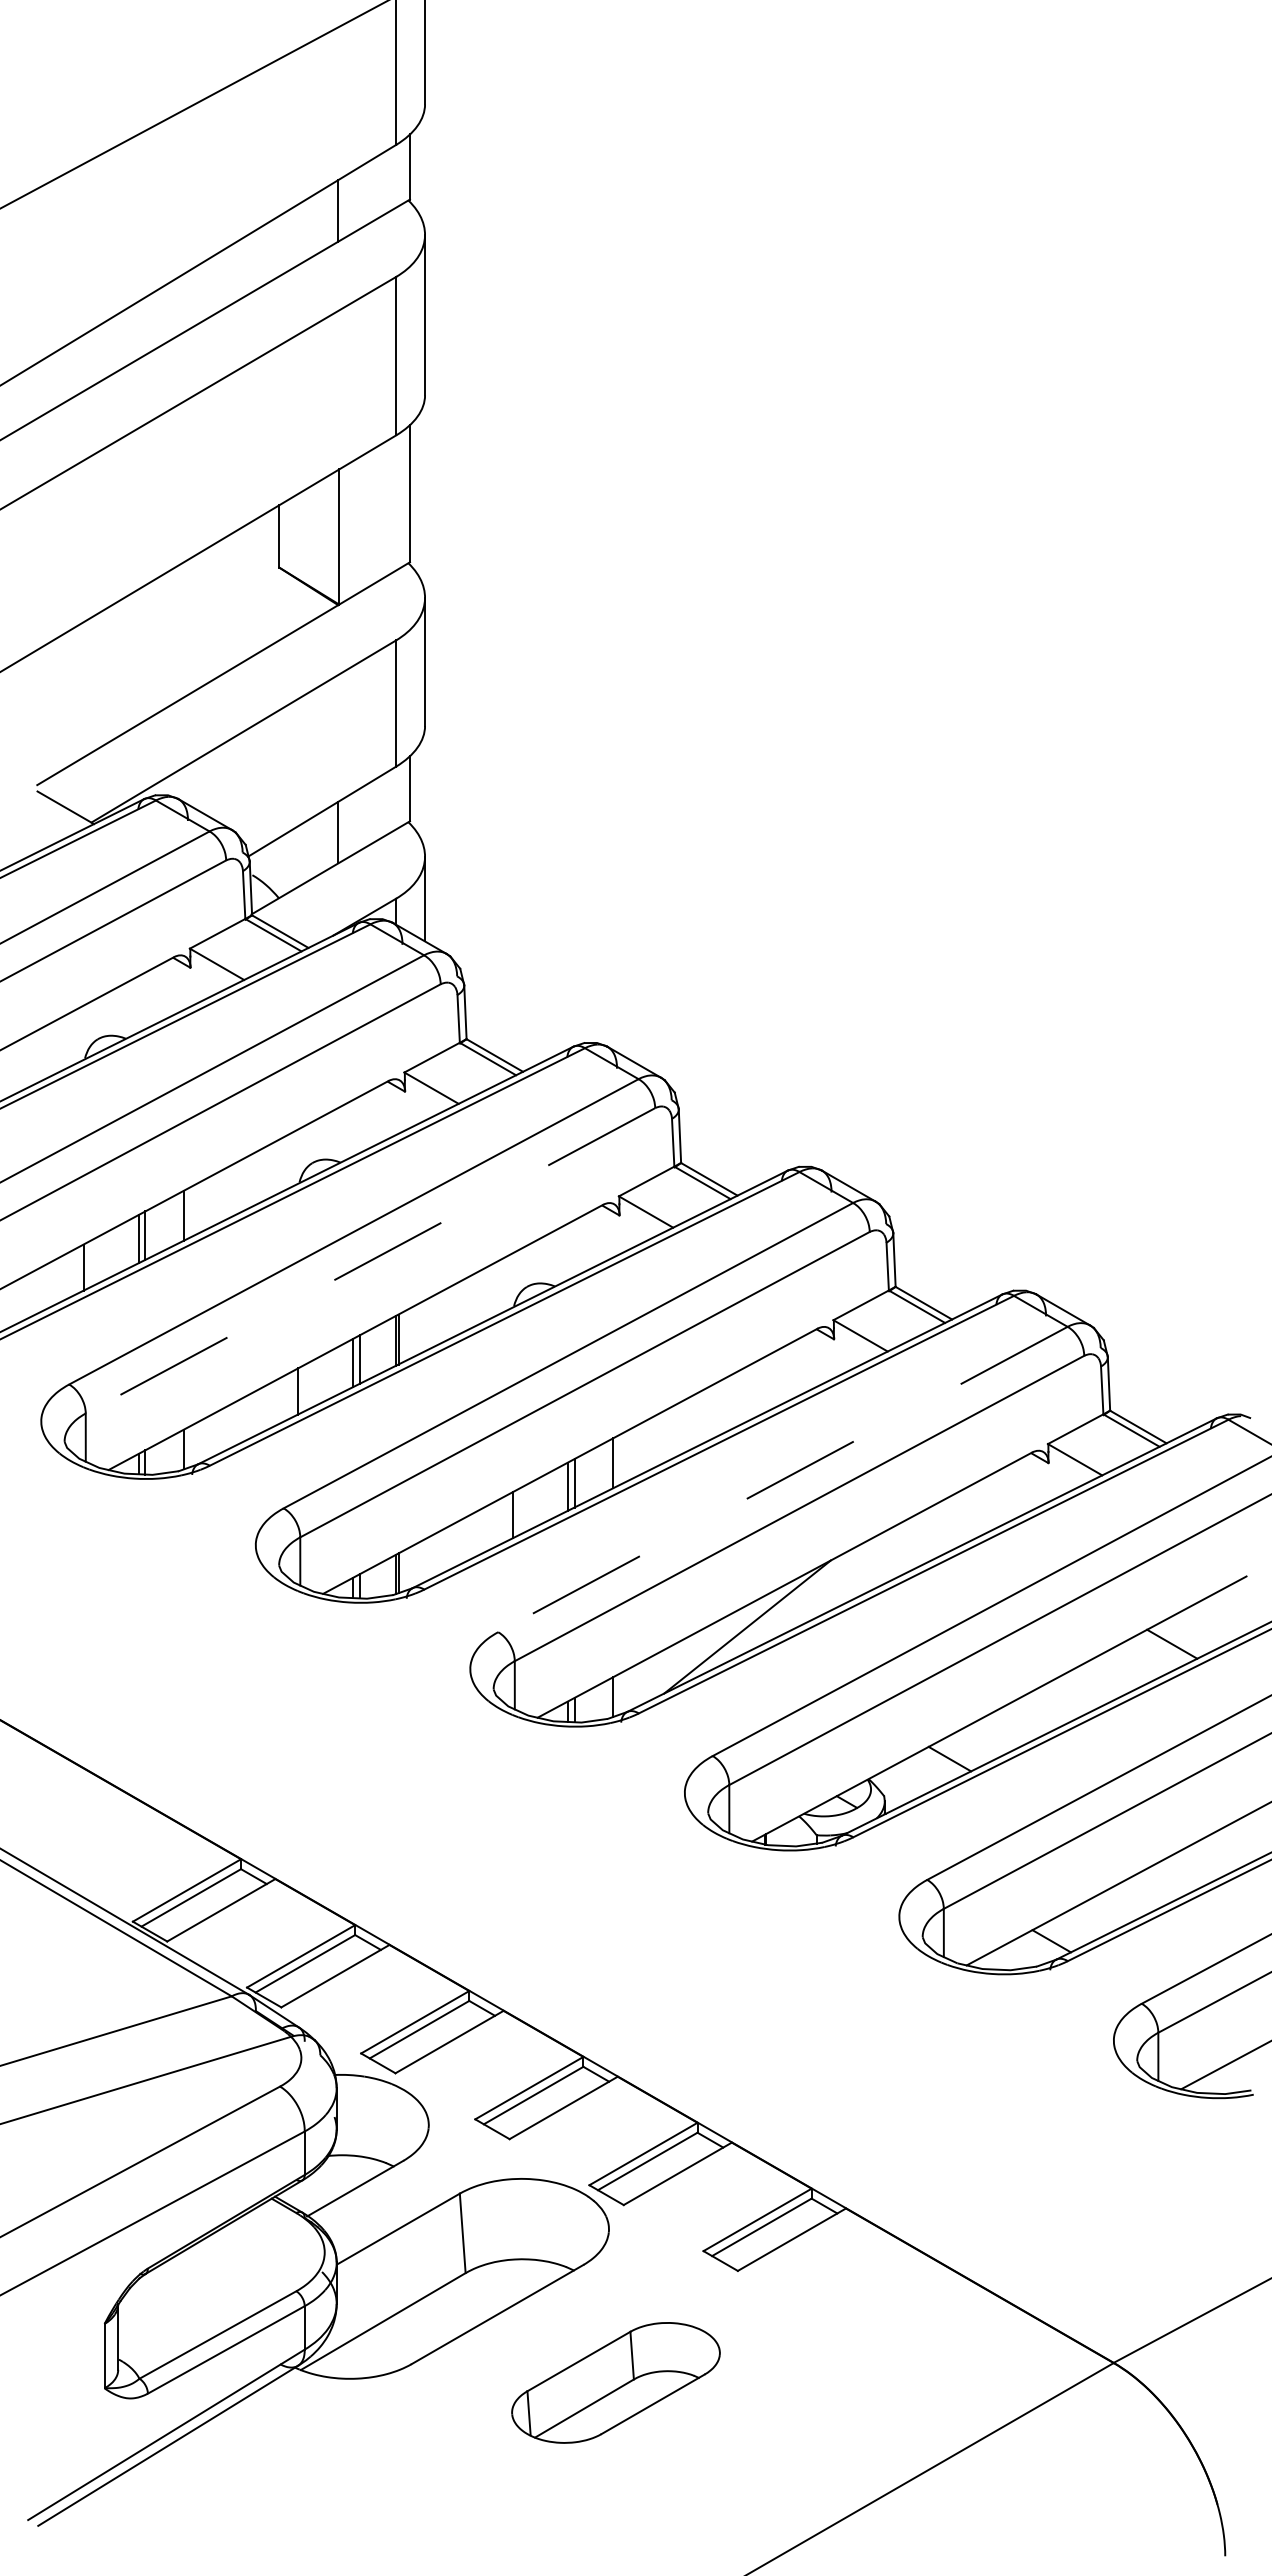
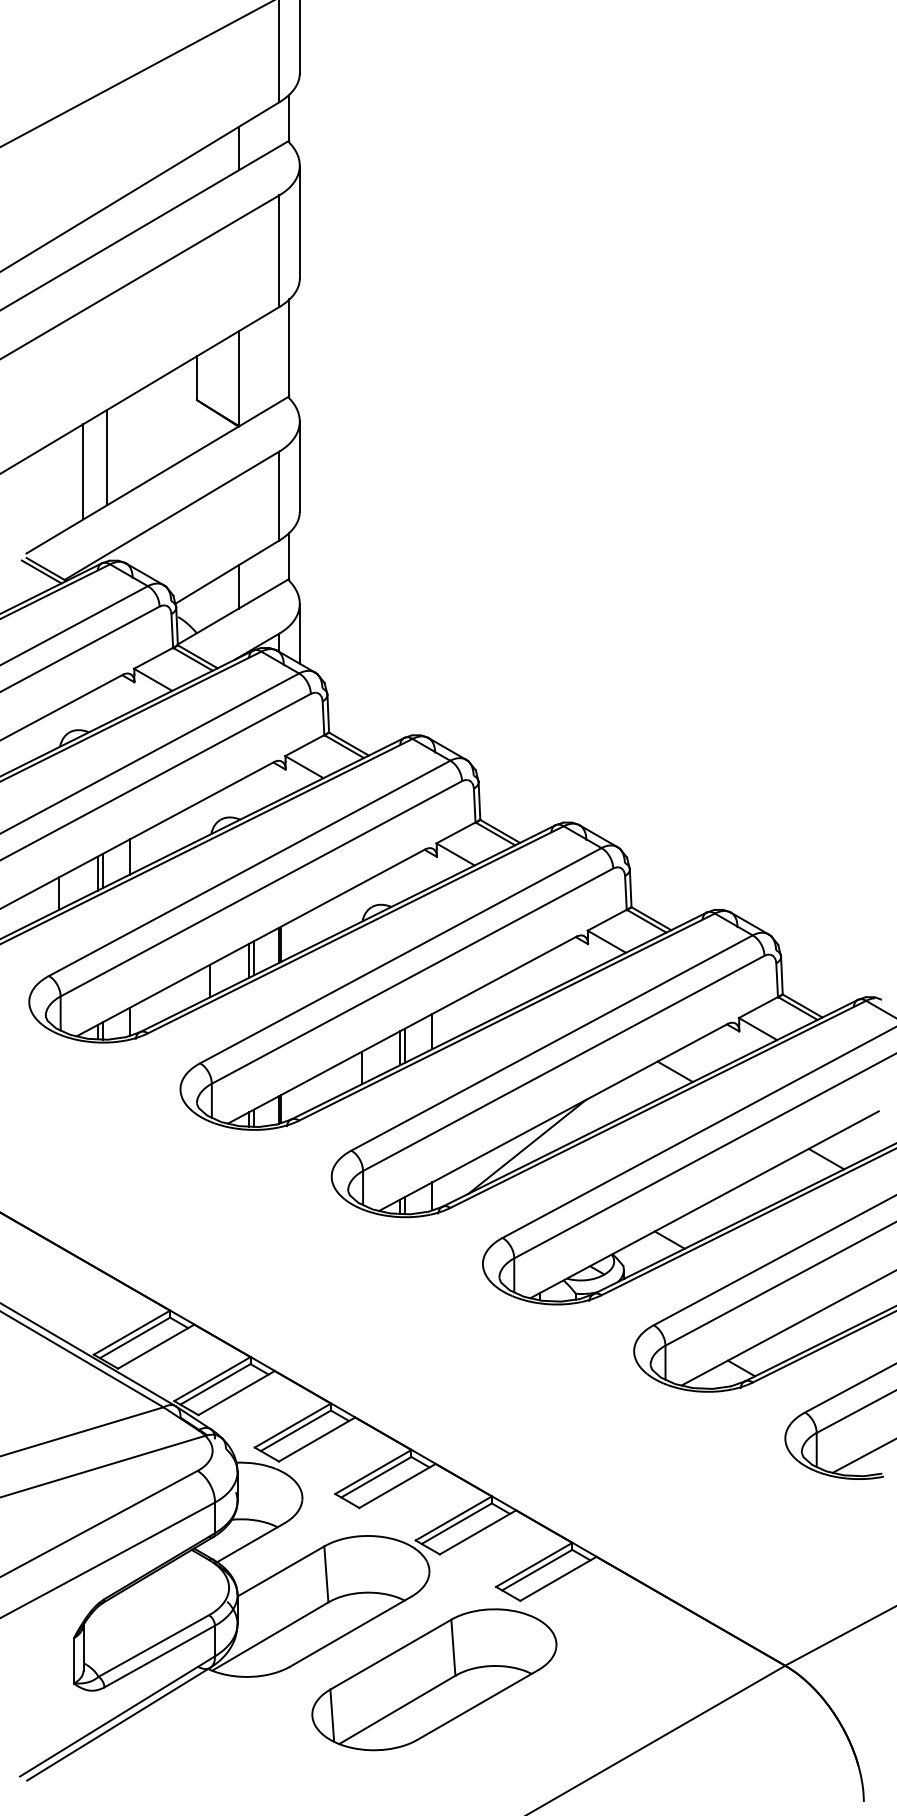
line: (152, 648) -> (107, 457), added
line: (118, 668) -> (83, 471), added
line: (58, 811) -> (41, 572), added
line: (370, 1261) -> (261, 889), dashed -> solid
line: (782, 1479) -> (551, 1042), dashed -> solid
line: (957, 1519) -> (675, 1071), added
part: (615, 2382) -> (434, 1679), size x1.67

